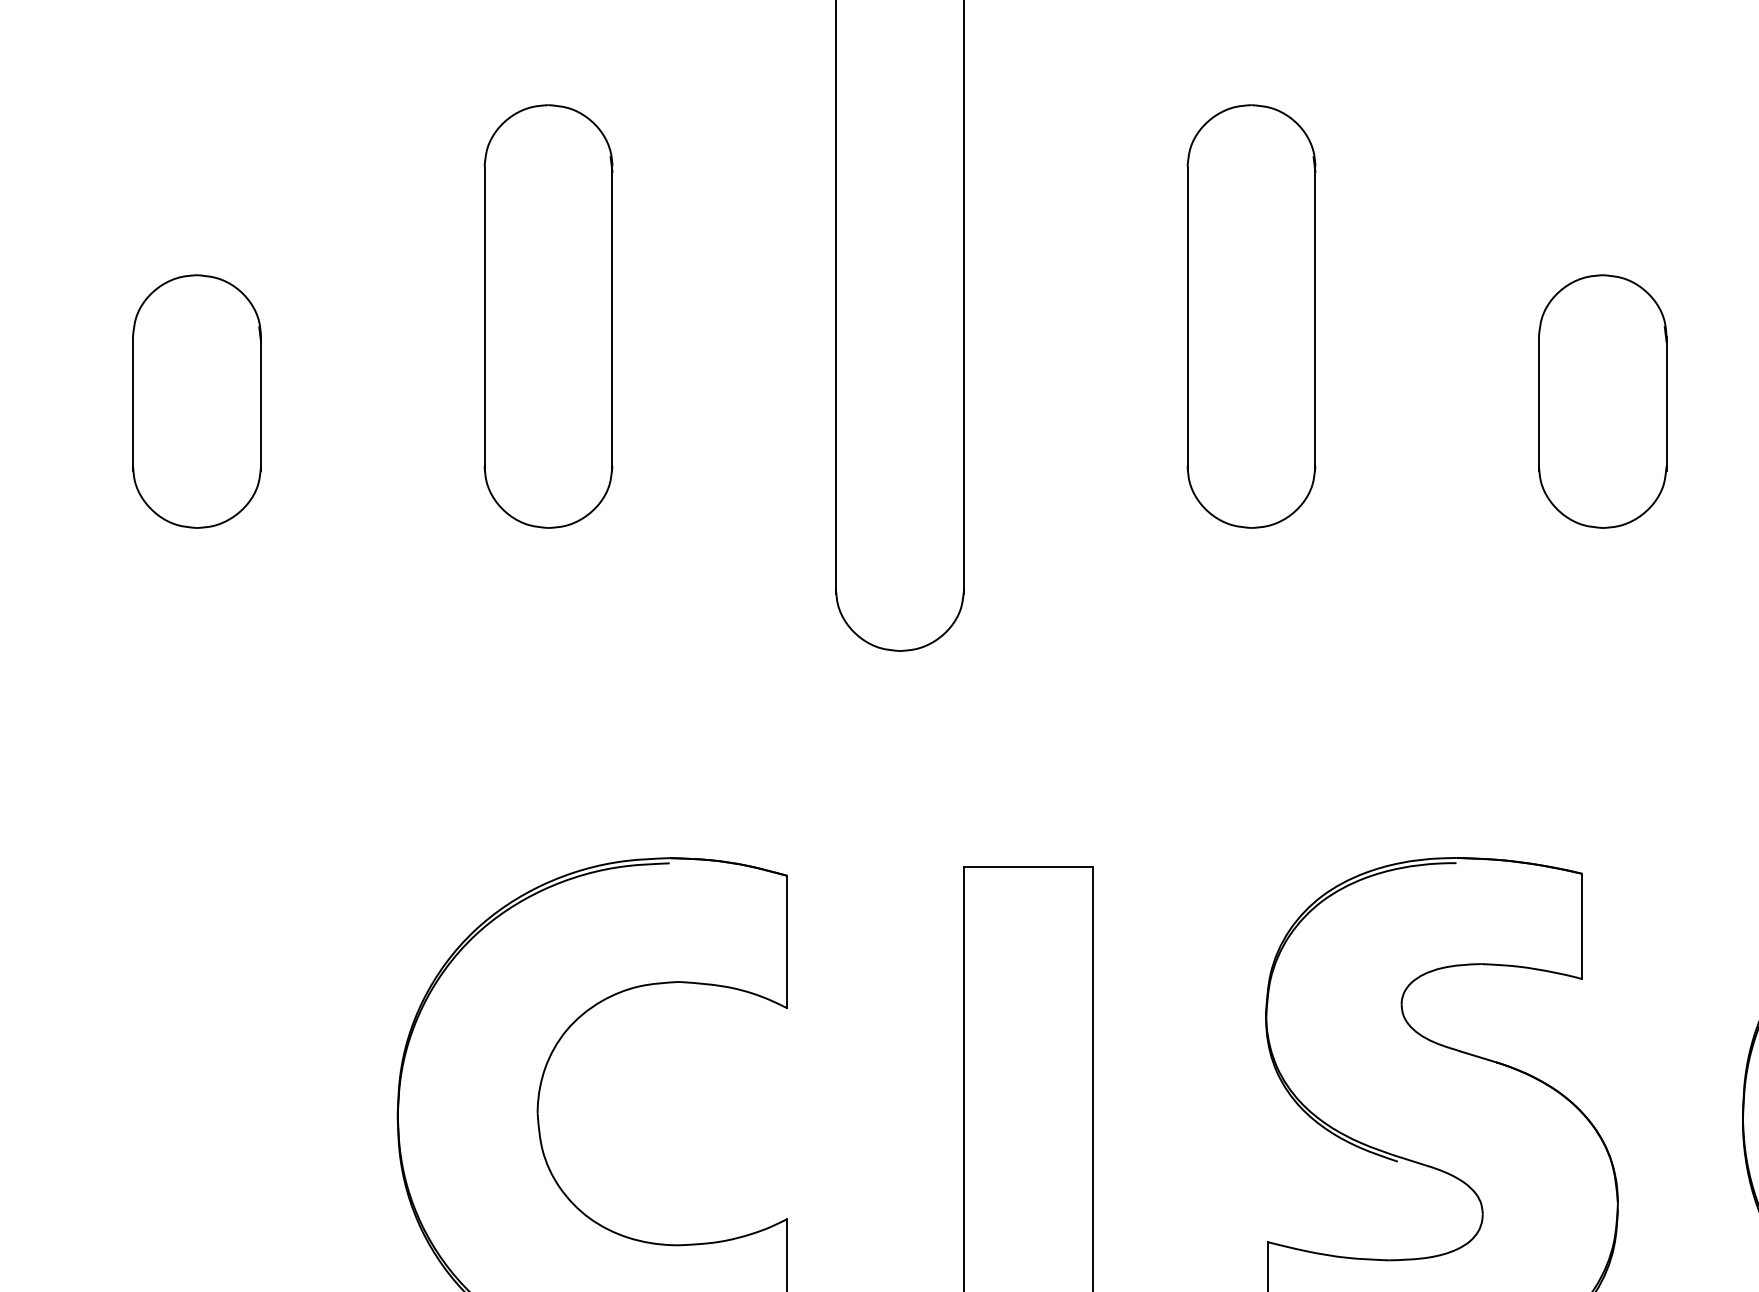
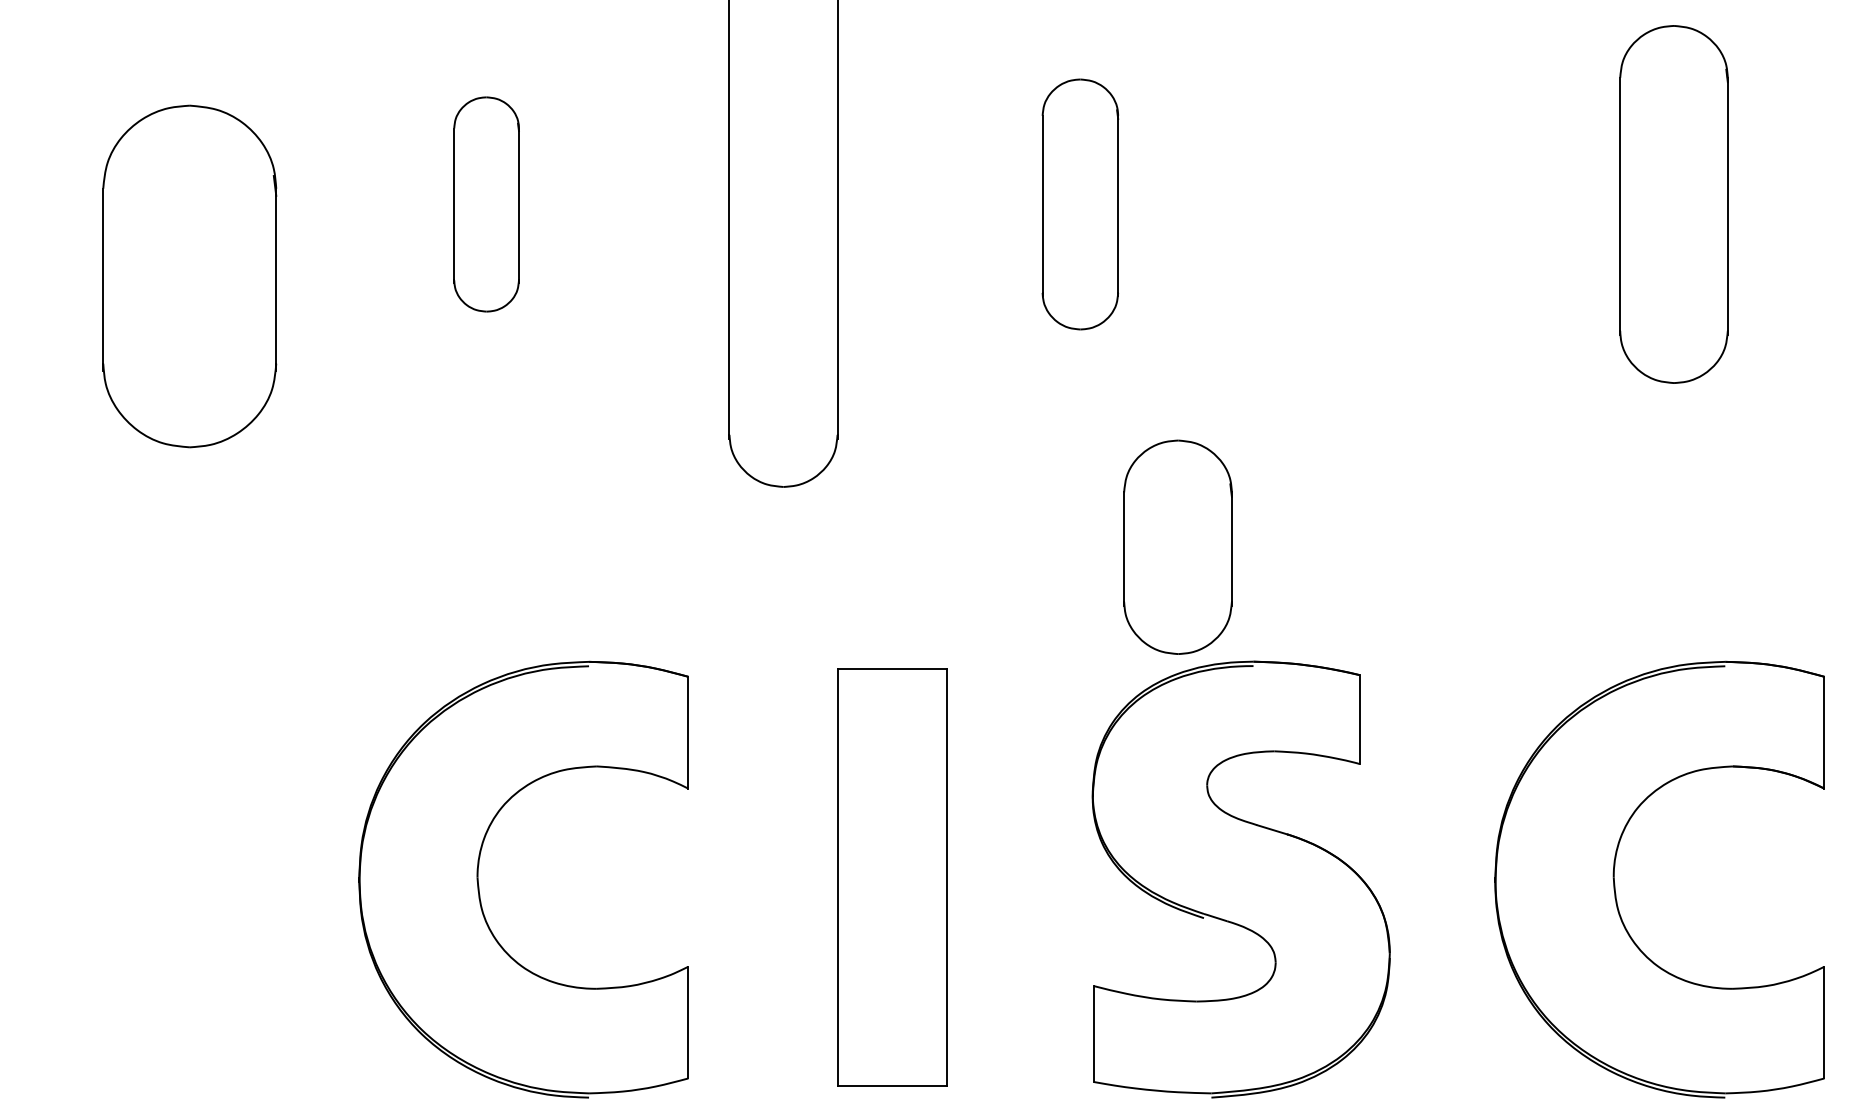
part: (548, 316) -> (486, 204), size x0.6
part: (1251, 316) -> (1080, 204), size x0.7
part: (196, 400) -> (189, 275), size x1.6
part: (1602, 400) -> (1177, 546), moved

